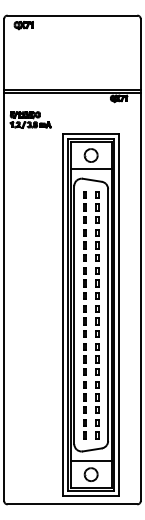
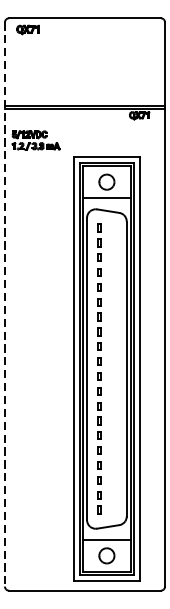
line: (4, 259) -> (5, 303), solid -> dashed
line: (97, 317) -> (114, 371), removed

